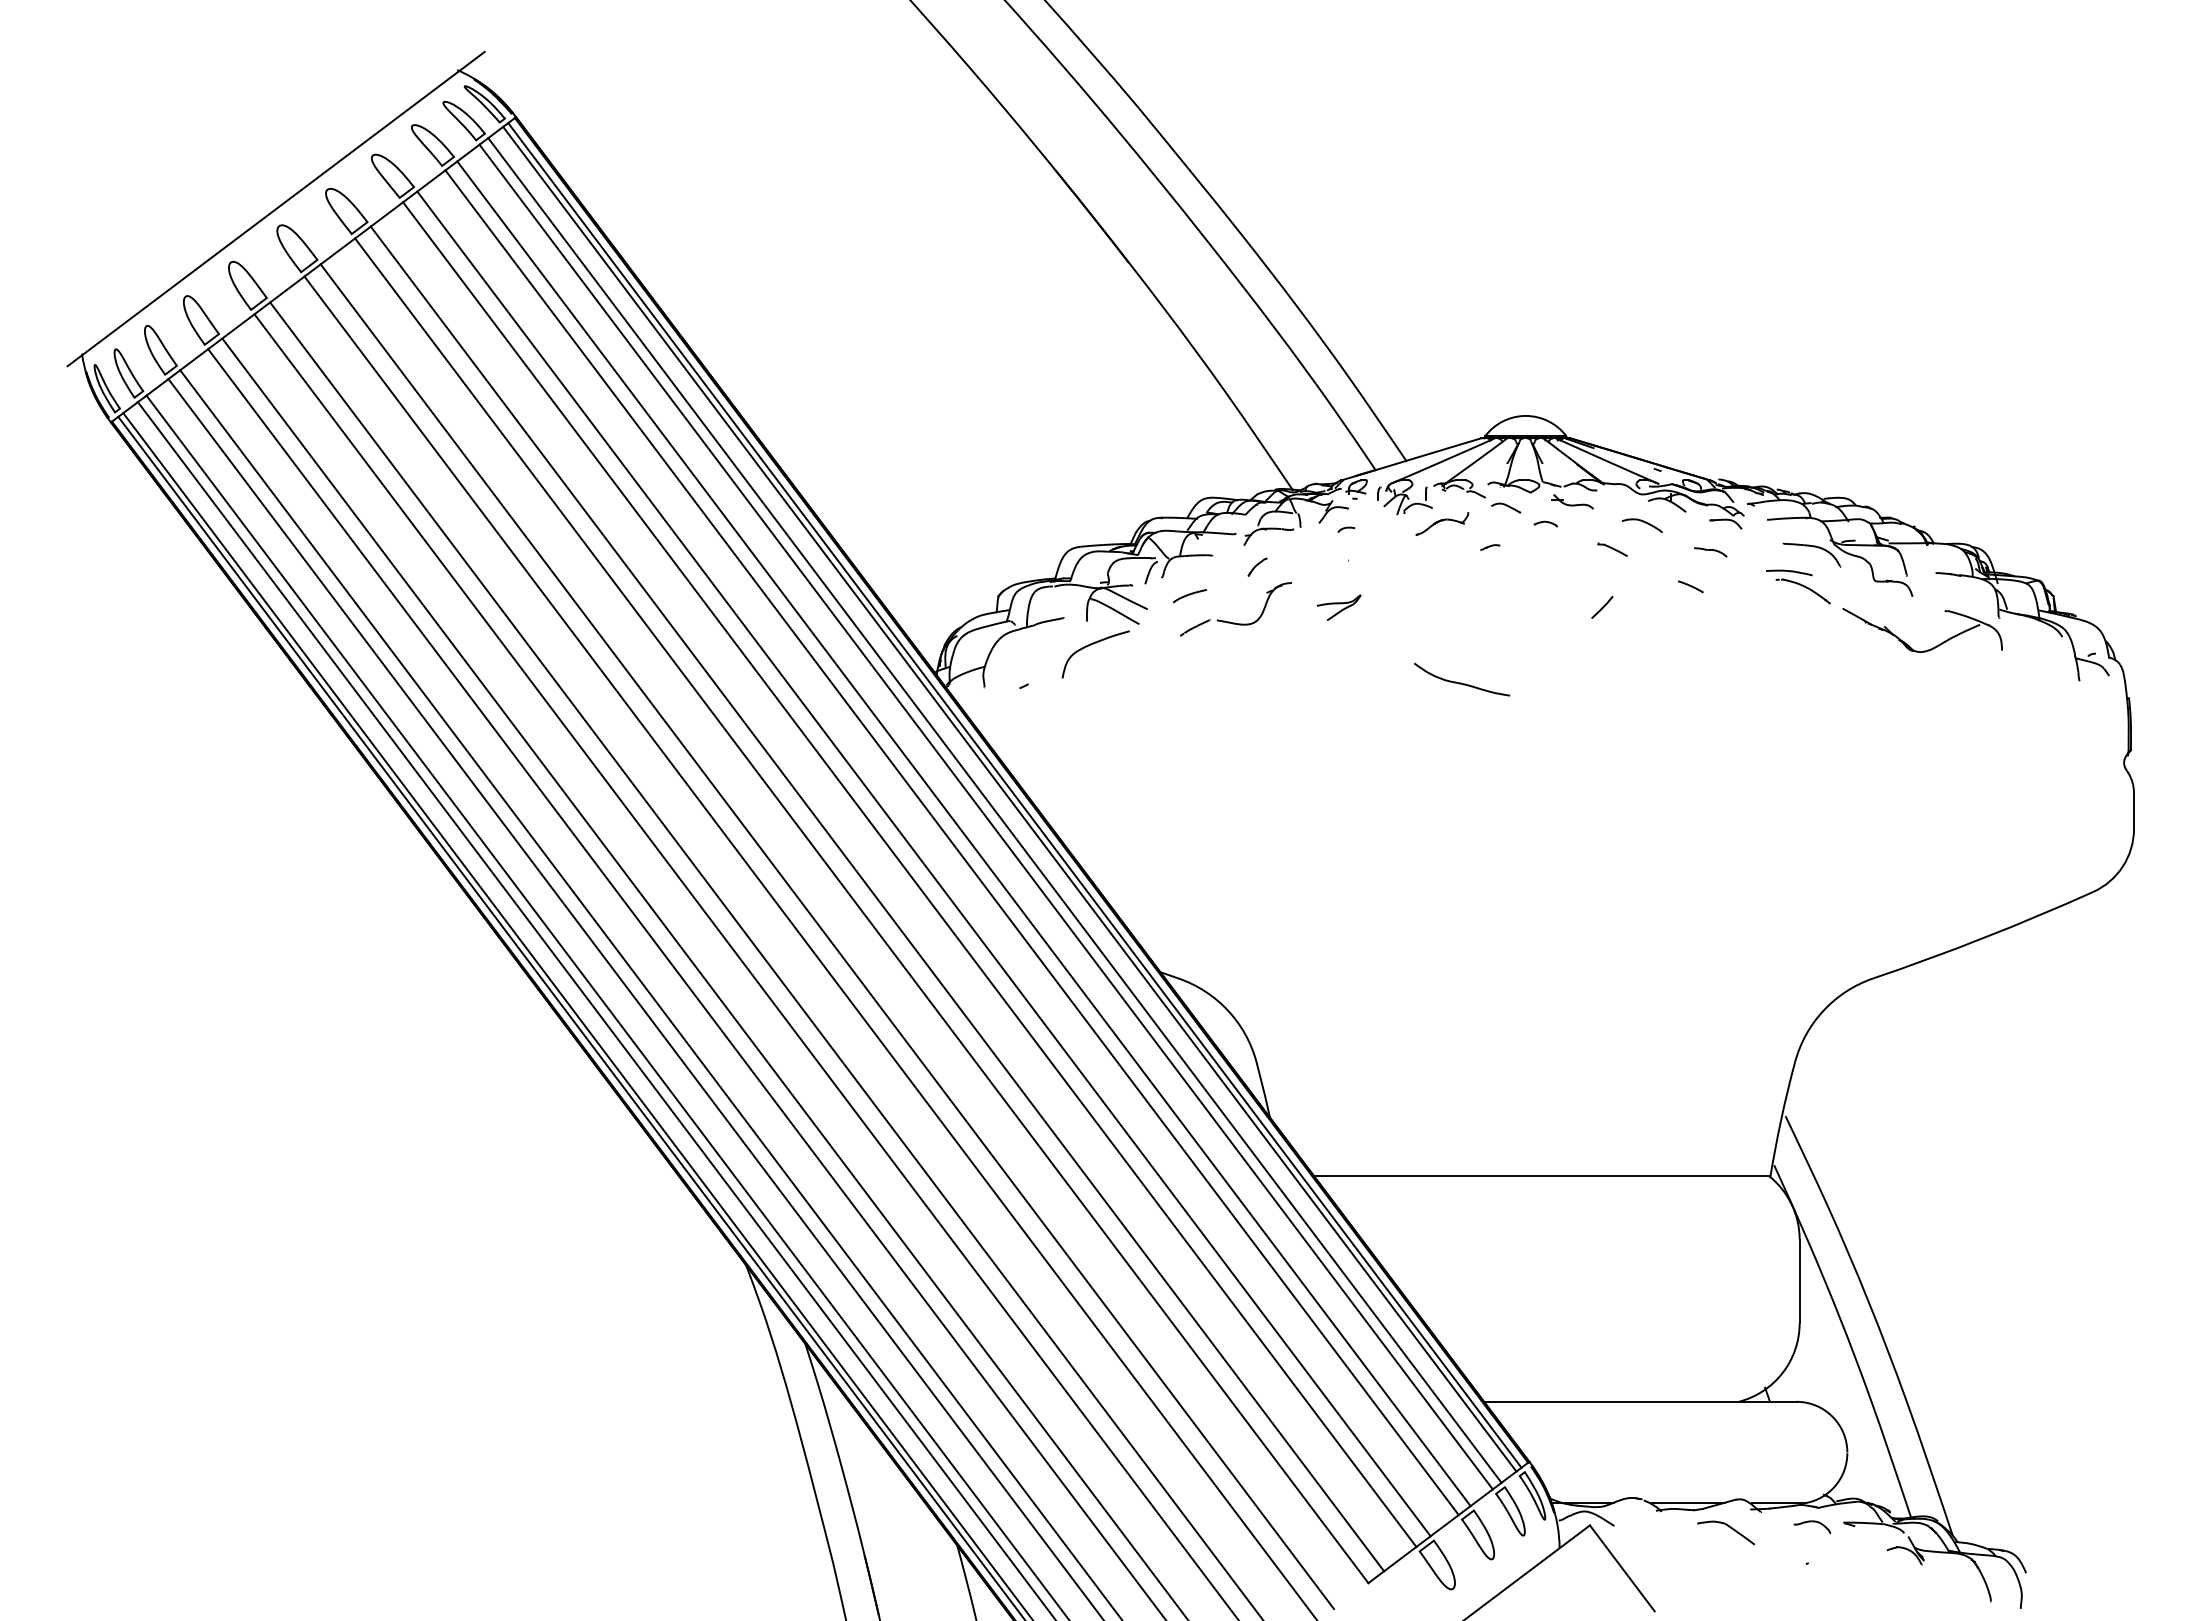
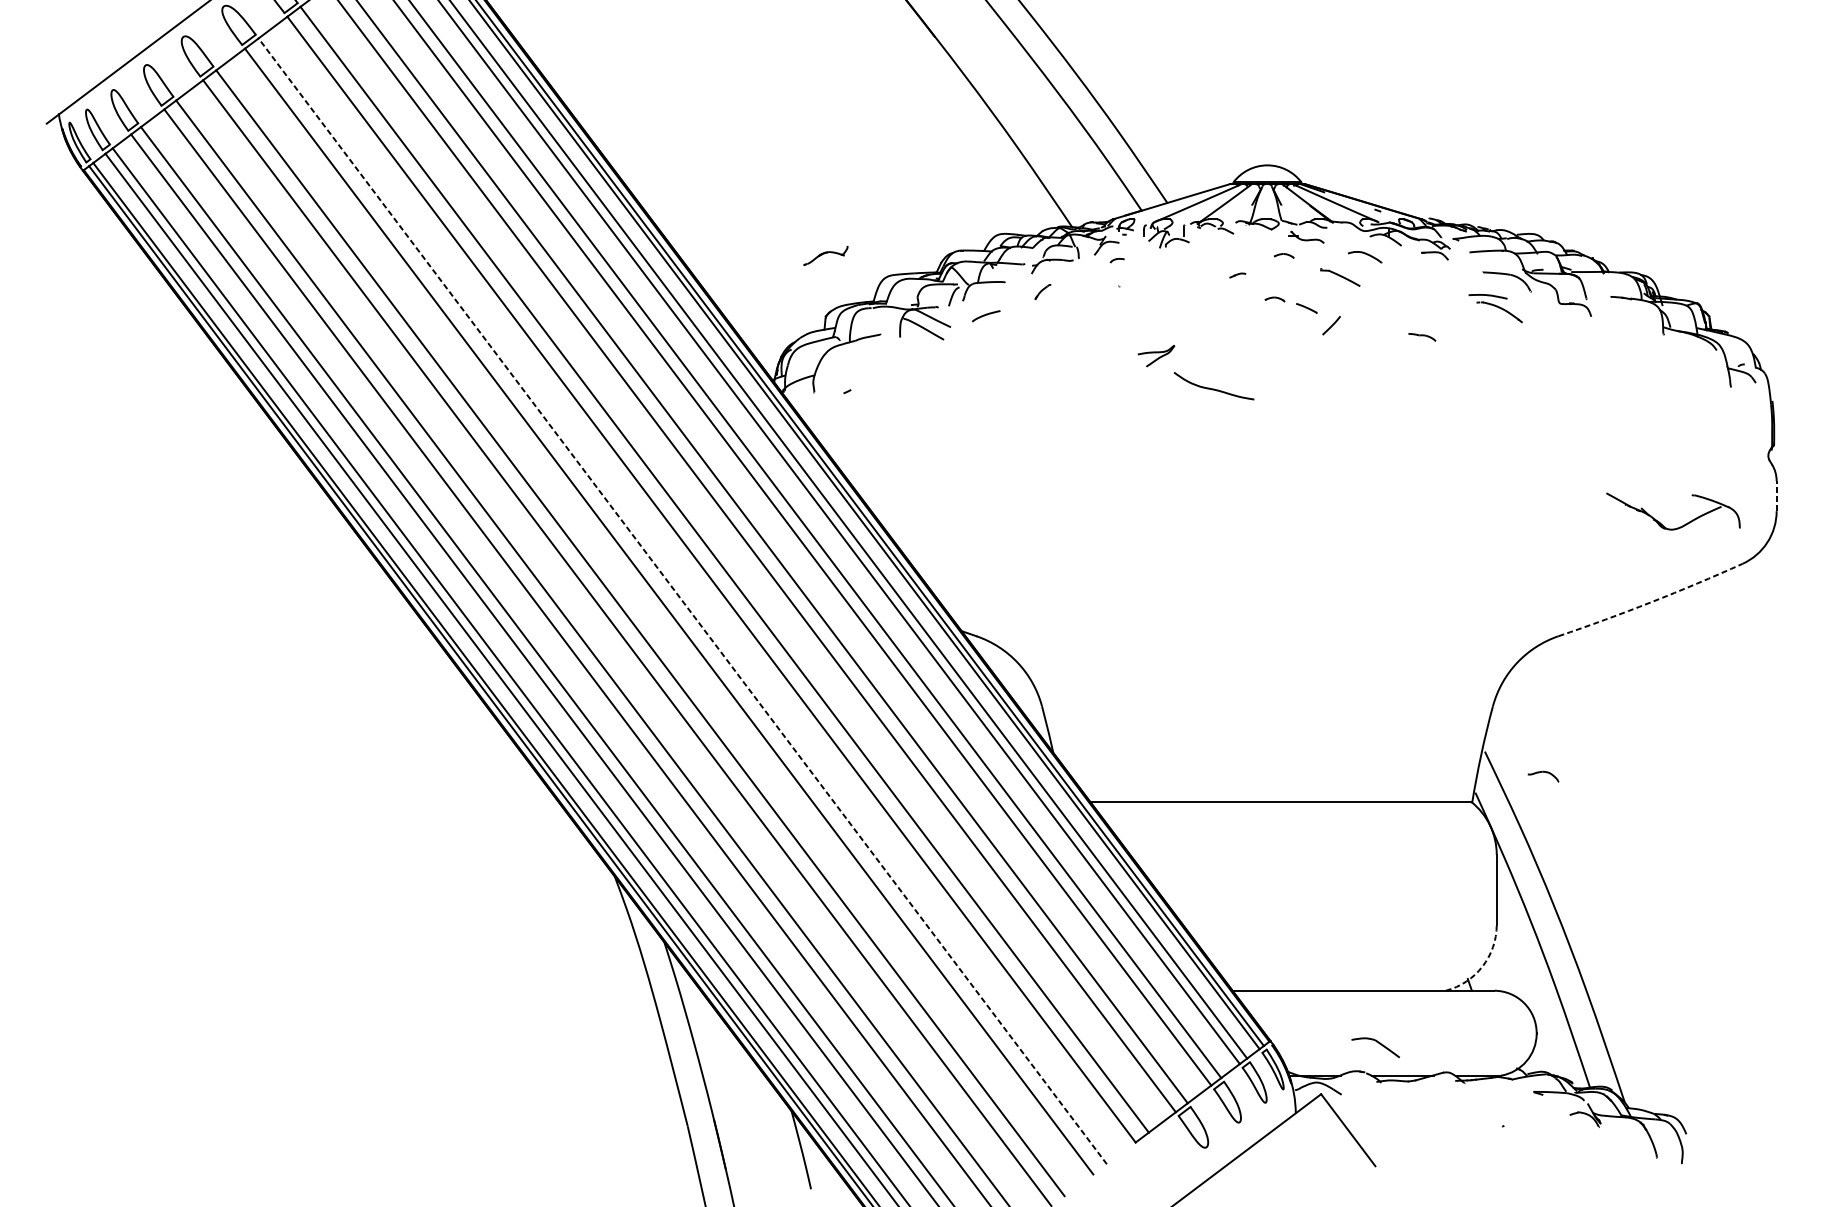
part: (1506, 507) -> (1251, 242), removed
part: (1442, 523) -> (826, 255), moved
part: (1612, 549) -> (1340, 277), size x1.6
part: (1710, 552) -> (1422, 337), moved
part: (1534, 575) -> (1274, 298), added
line: (1690, 586) -> (1306, 308), moved
part: (1339, 607) -> (1156, 355), moved
part: (1235, 622) -> (1024, 338), removed
part: (1091, 645) -> (903, 357), removed
part: (1927, 649) -> (1677, 527), moved
line: (2134, 810) -> (1777, 495), solid -> dashed
line: (827, 936) -> (682, 601), solid -> dashed
arc: (1984, 937) -> (1651, 602), solid -> dashed
arc: (1782, 1372) -> (1482, 966), solid -> dashed
part: (1812, 1527) -> (1543, 776), moved
part: (1725, 1532) -> (1375, 1047), moved

